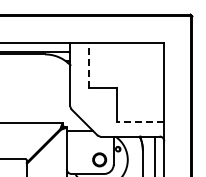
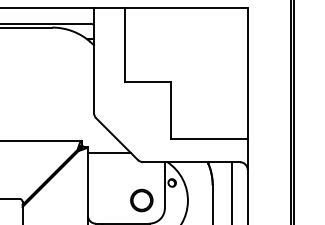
line: (89, 65) -> (125, 45), dashed -> solid
line: (140, 122) -> (208, 139), dashed -> solid

